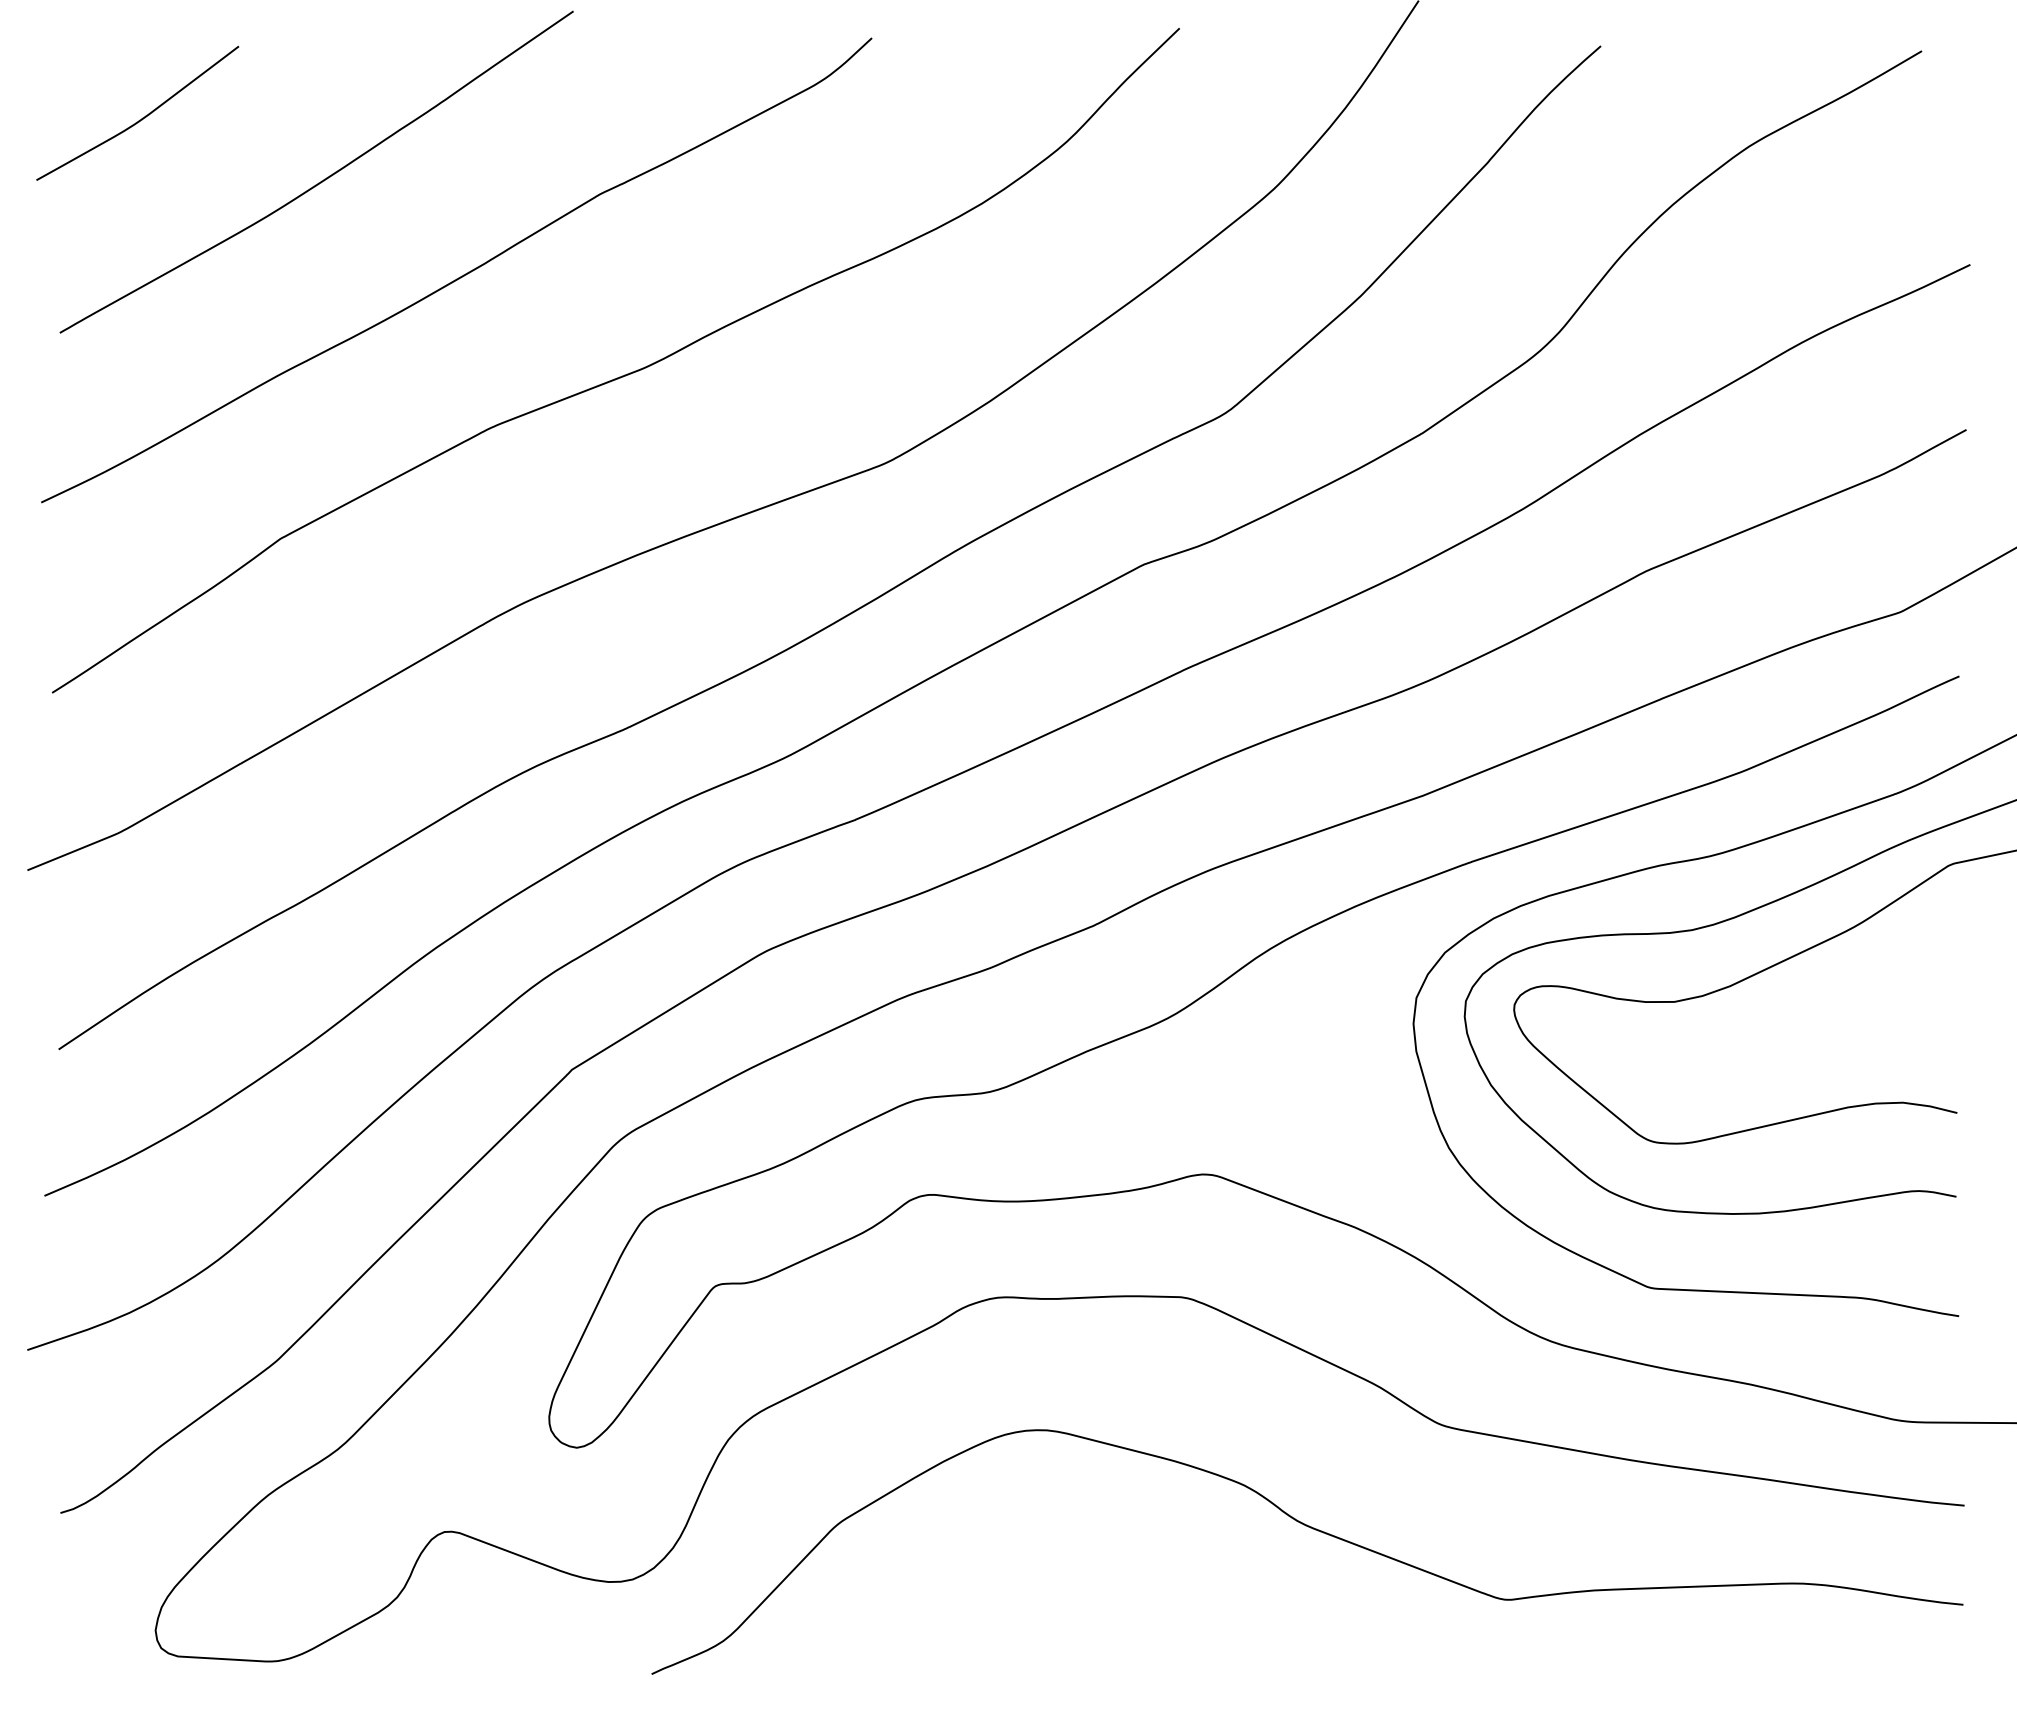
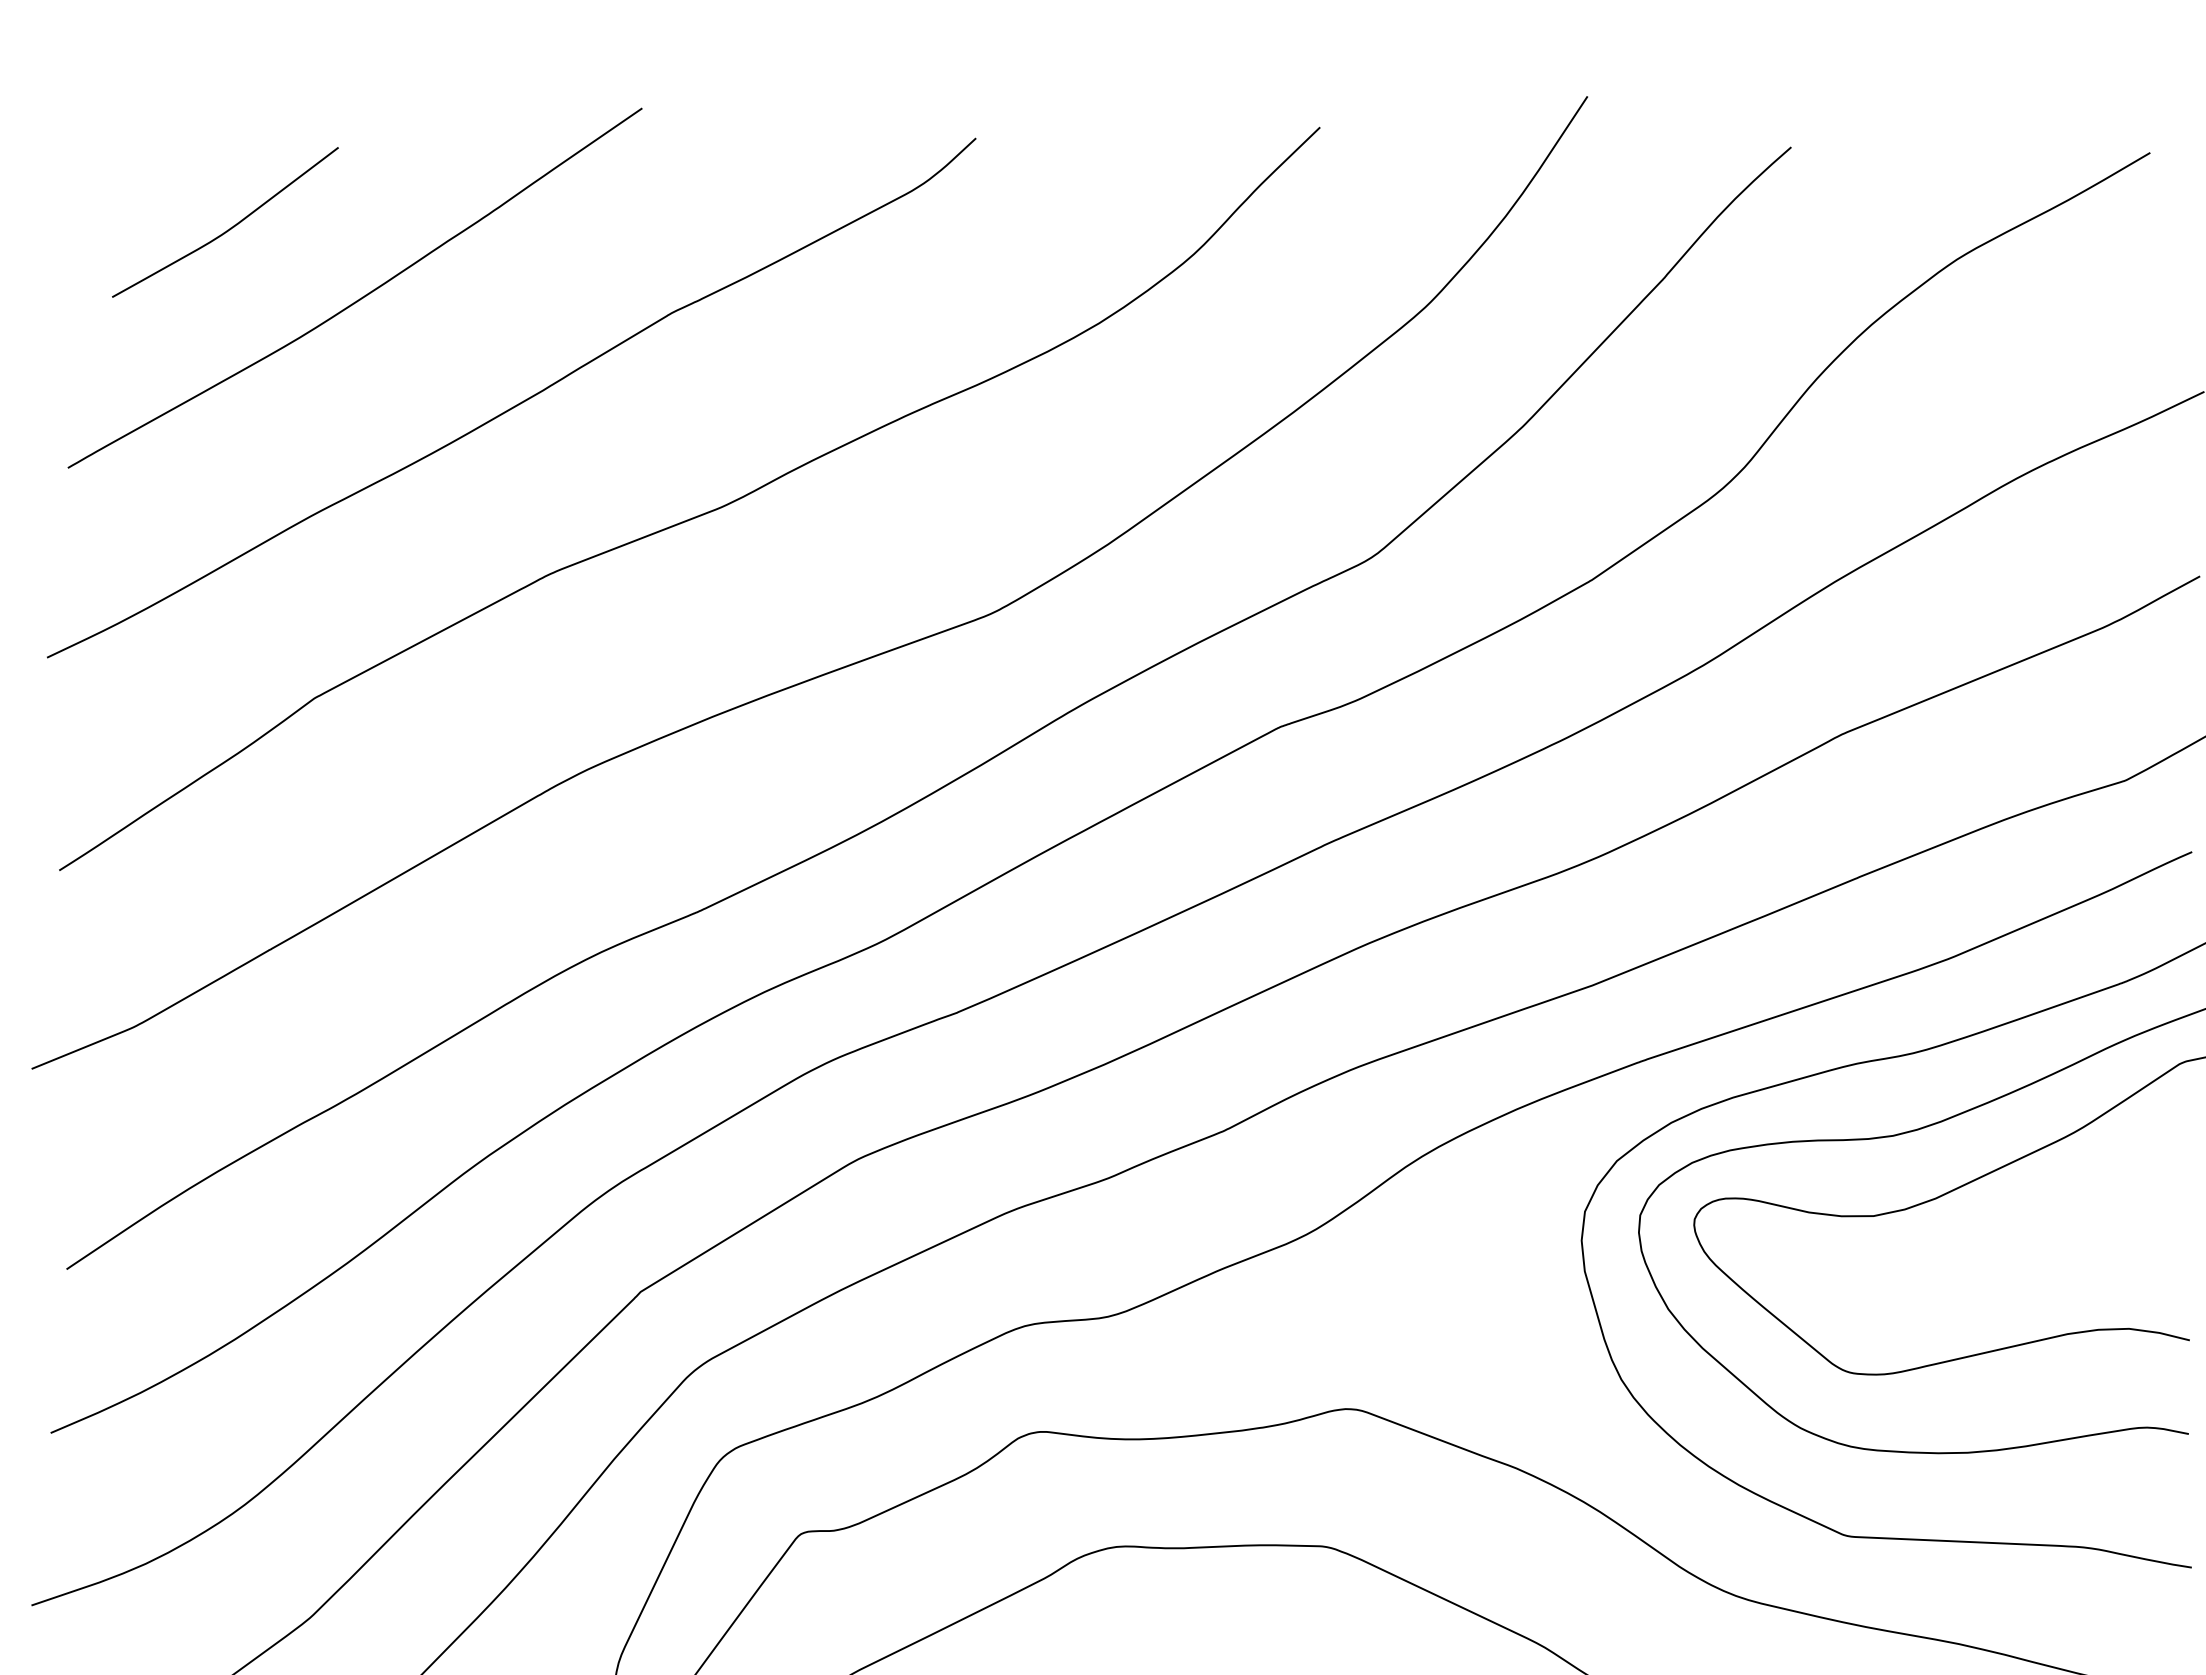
curve: (142, 117) -> (230, 227), moved

